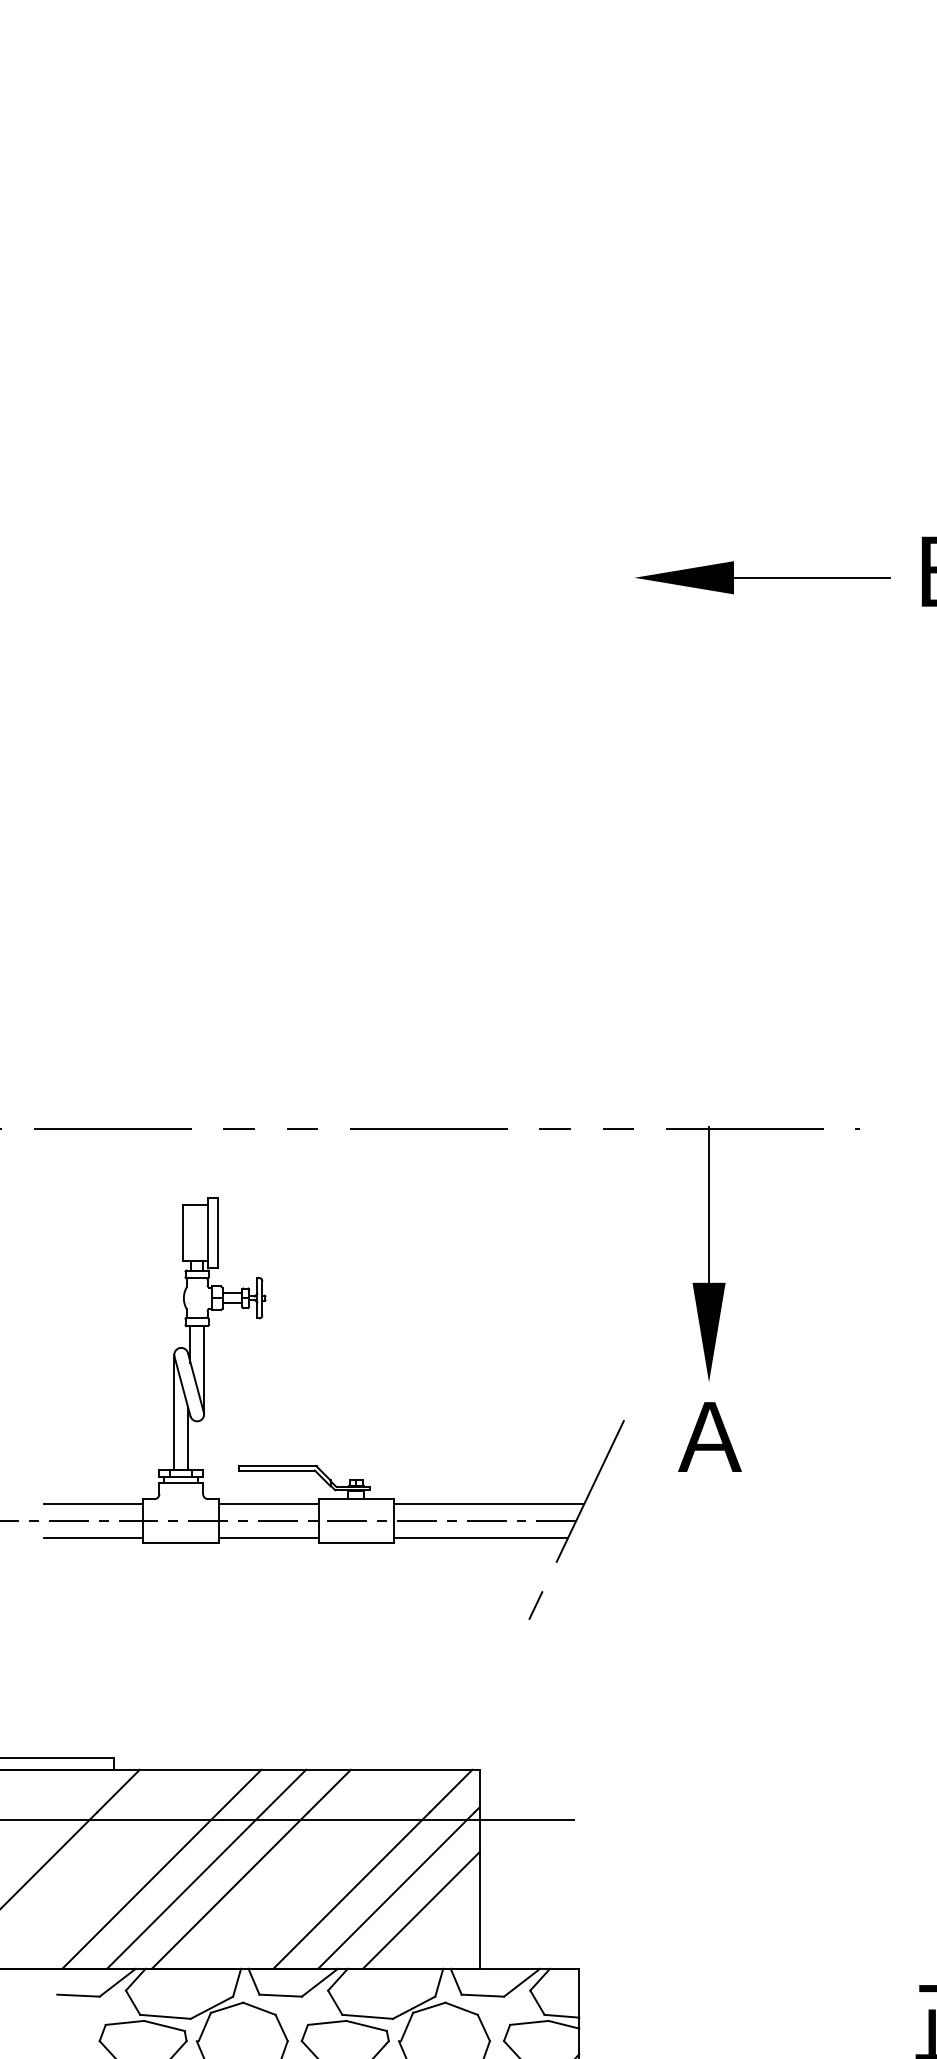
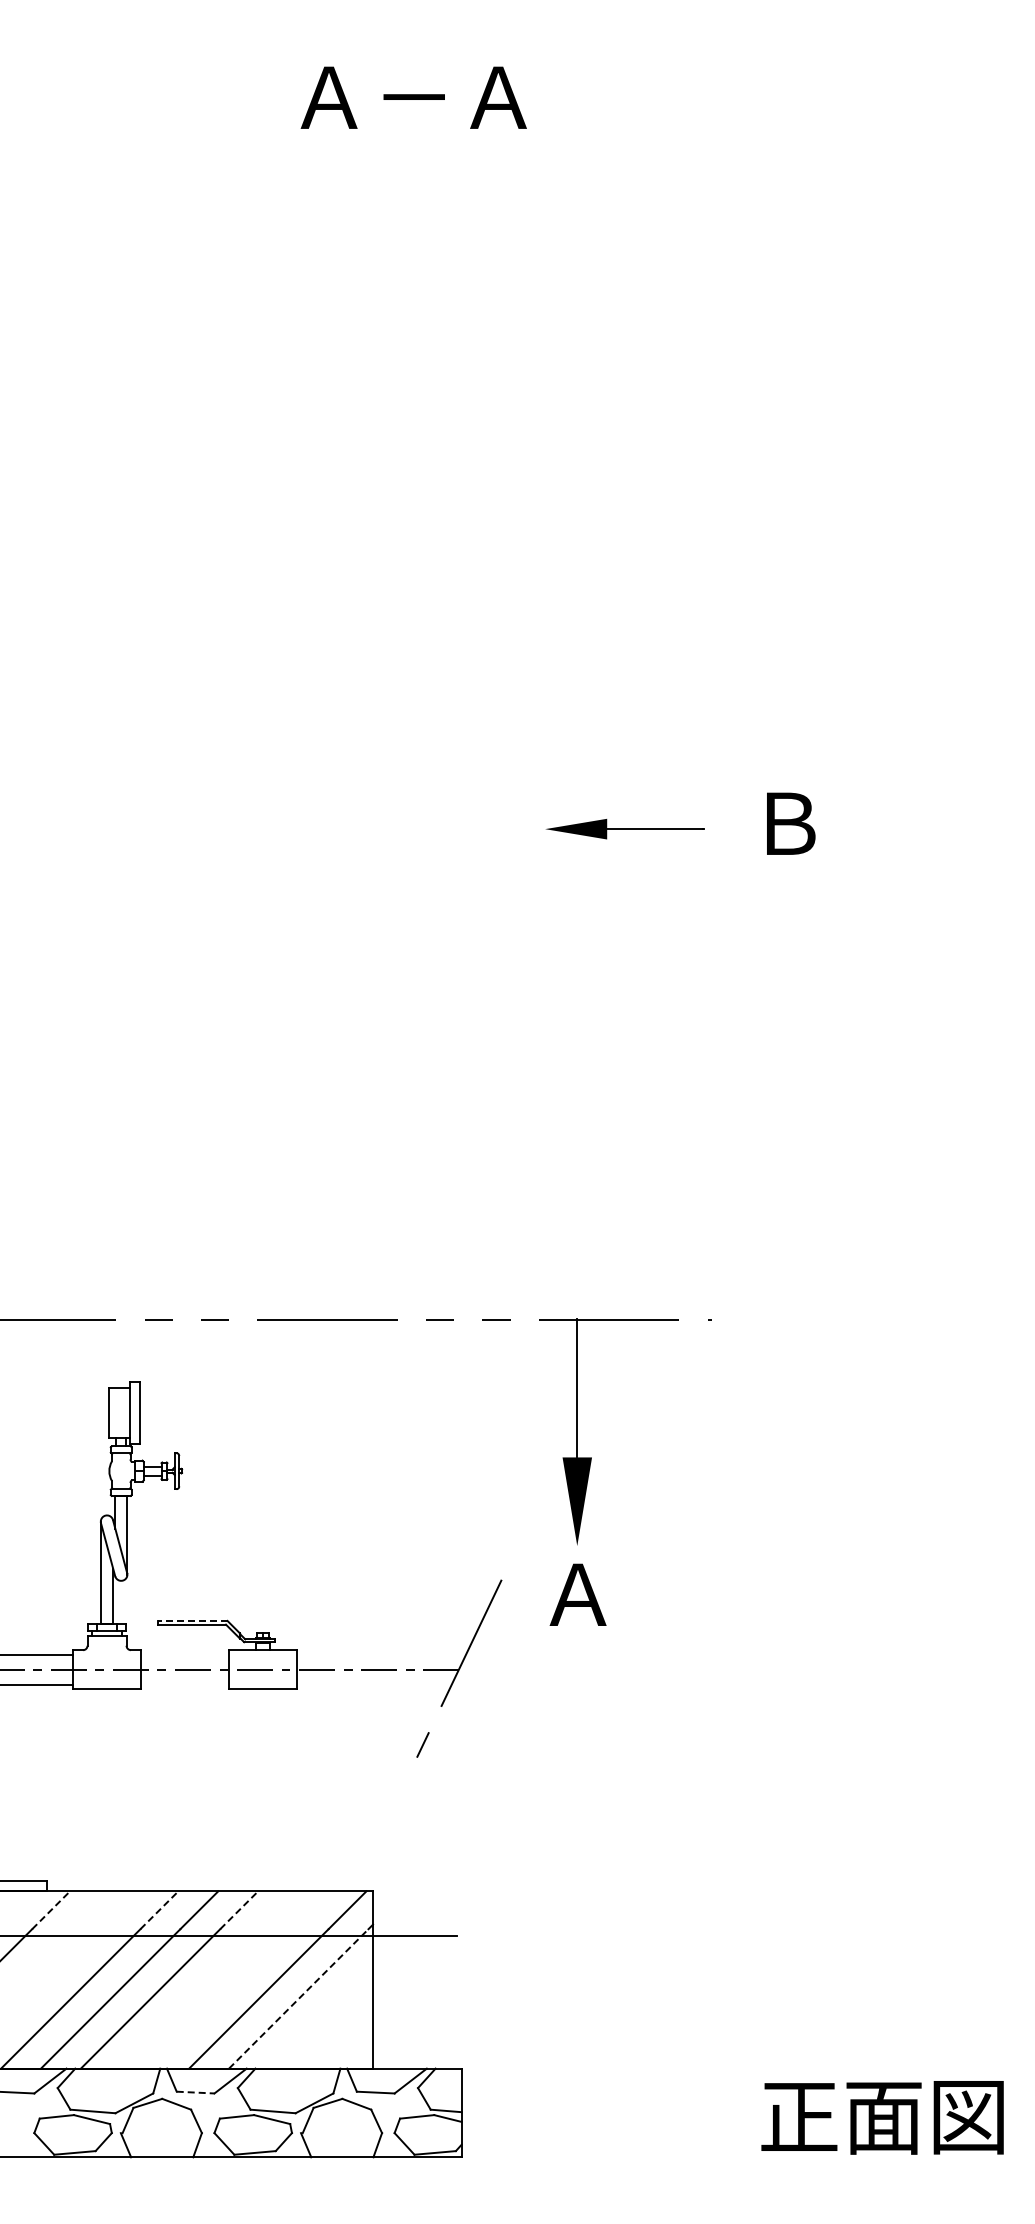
part: (762, 576) -> (624, 828), size x0.7
line: (277, 1465) -> (192, 1620), solid -> dashed
line: (268, 1503) -> (184, 1654), removed
line: (489, 1503) -> (381, 1654), removed
line: (268, 1537) -> (184, 1684), removed
line: (480, 1537) -> (373, 1684), removed
line: (118, 1791) -> (51, 1910), solid -> dashed
line: (240, 1791) -> (159, 1910), solid -> dashed
line: (329, 1791) -> (239, 1910), solid -> dashed
line: (396, 1890) -> (298, 1998), solid -> dashed
line: (420, 1910) -> (320, 2016), removed
line: (280, 1995) -> (195, 2092), solid -> dashed

